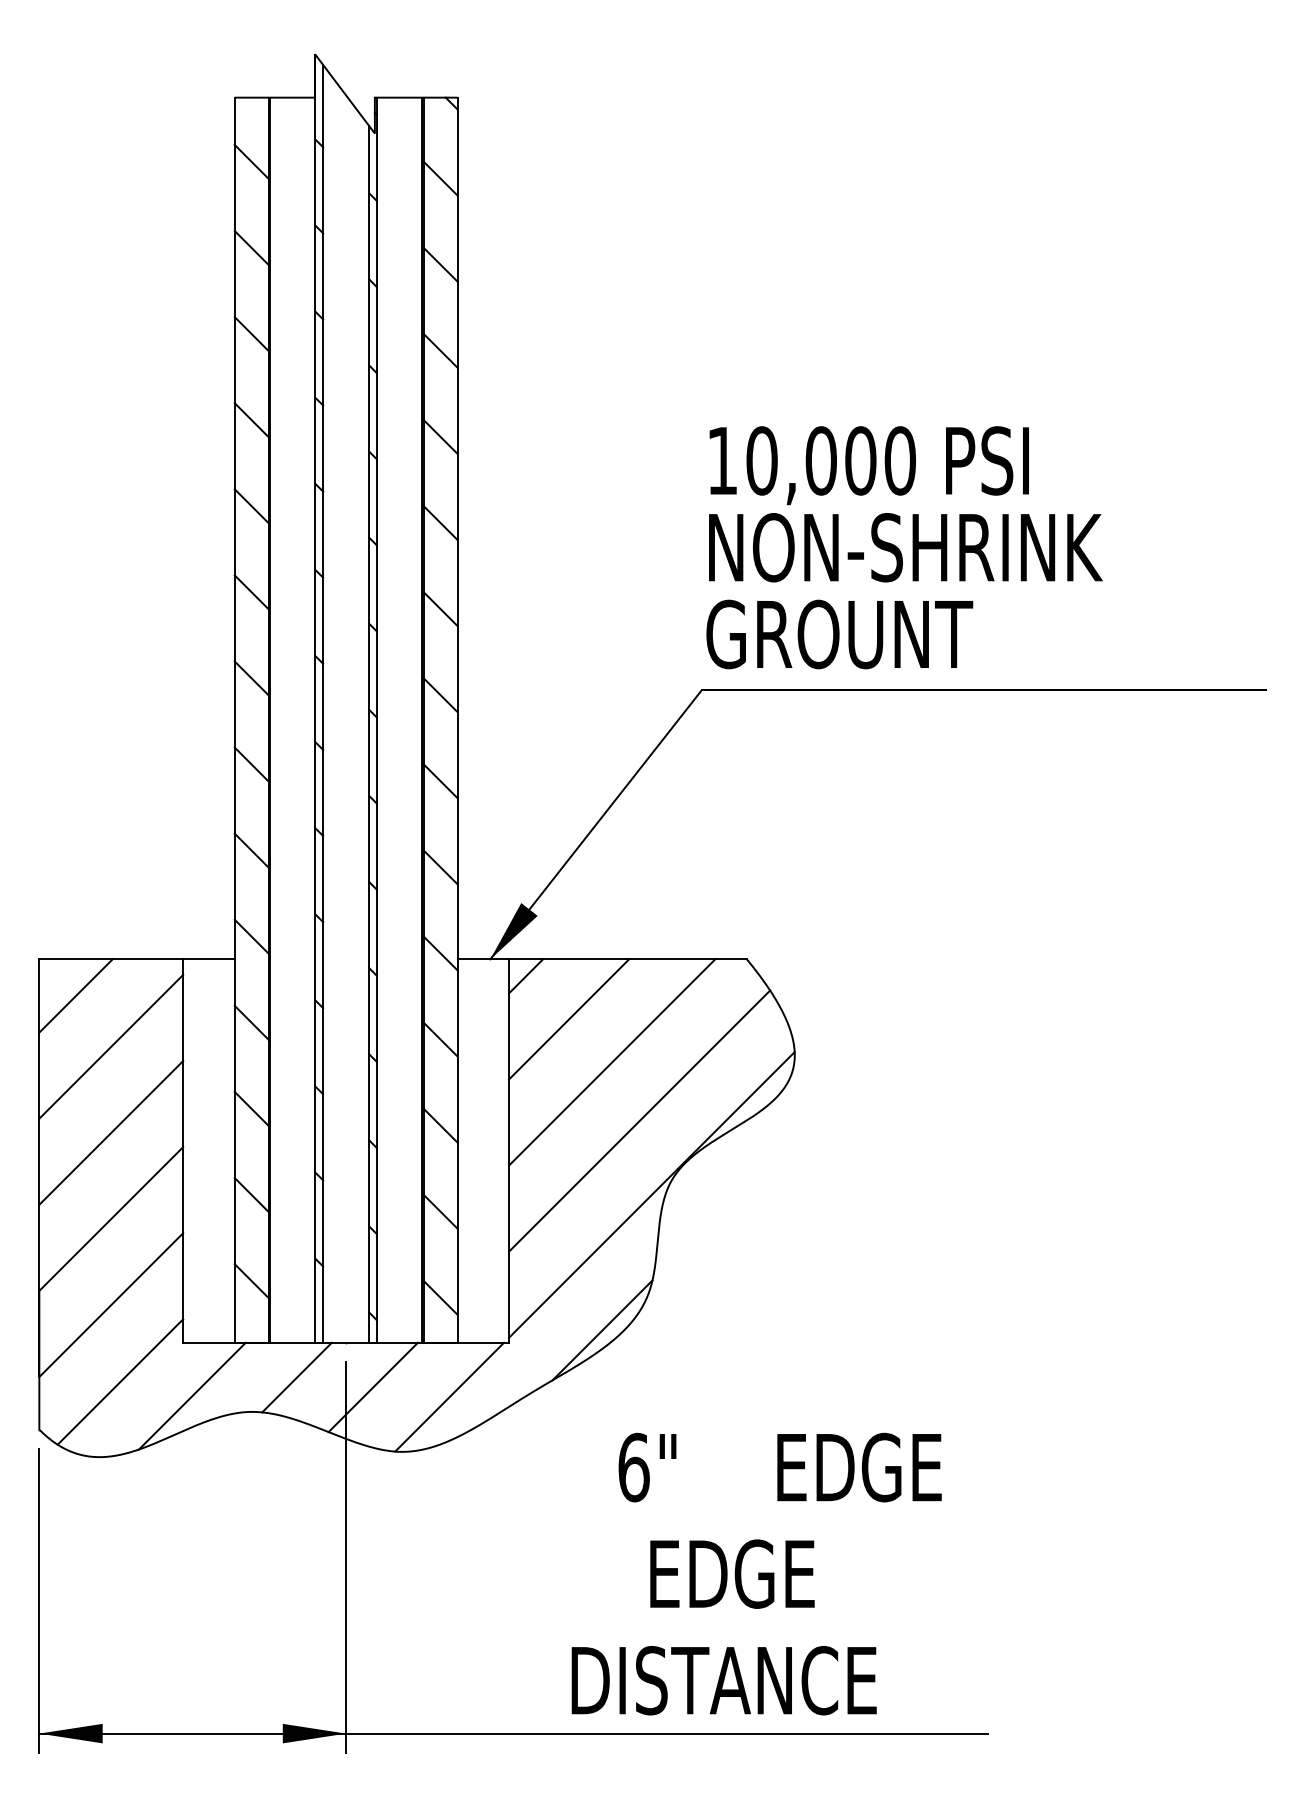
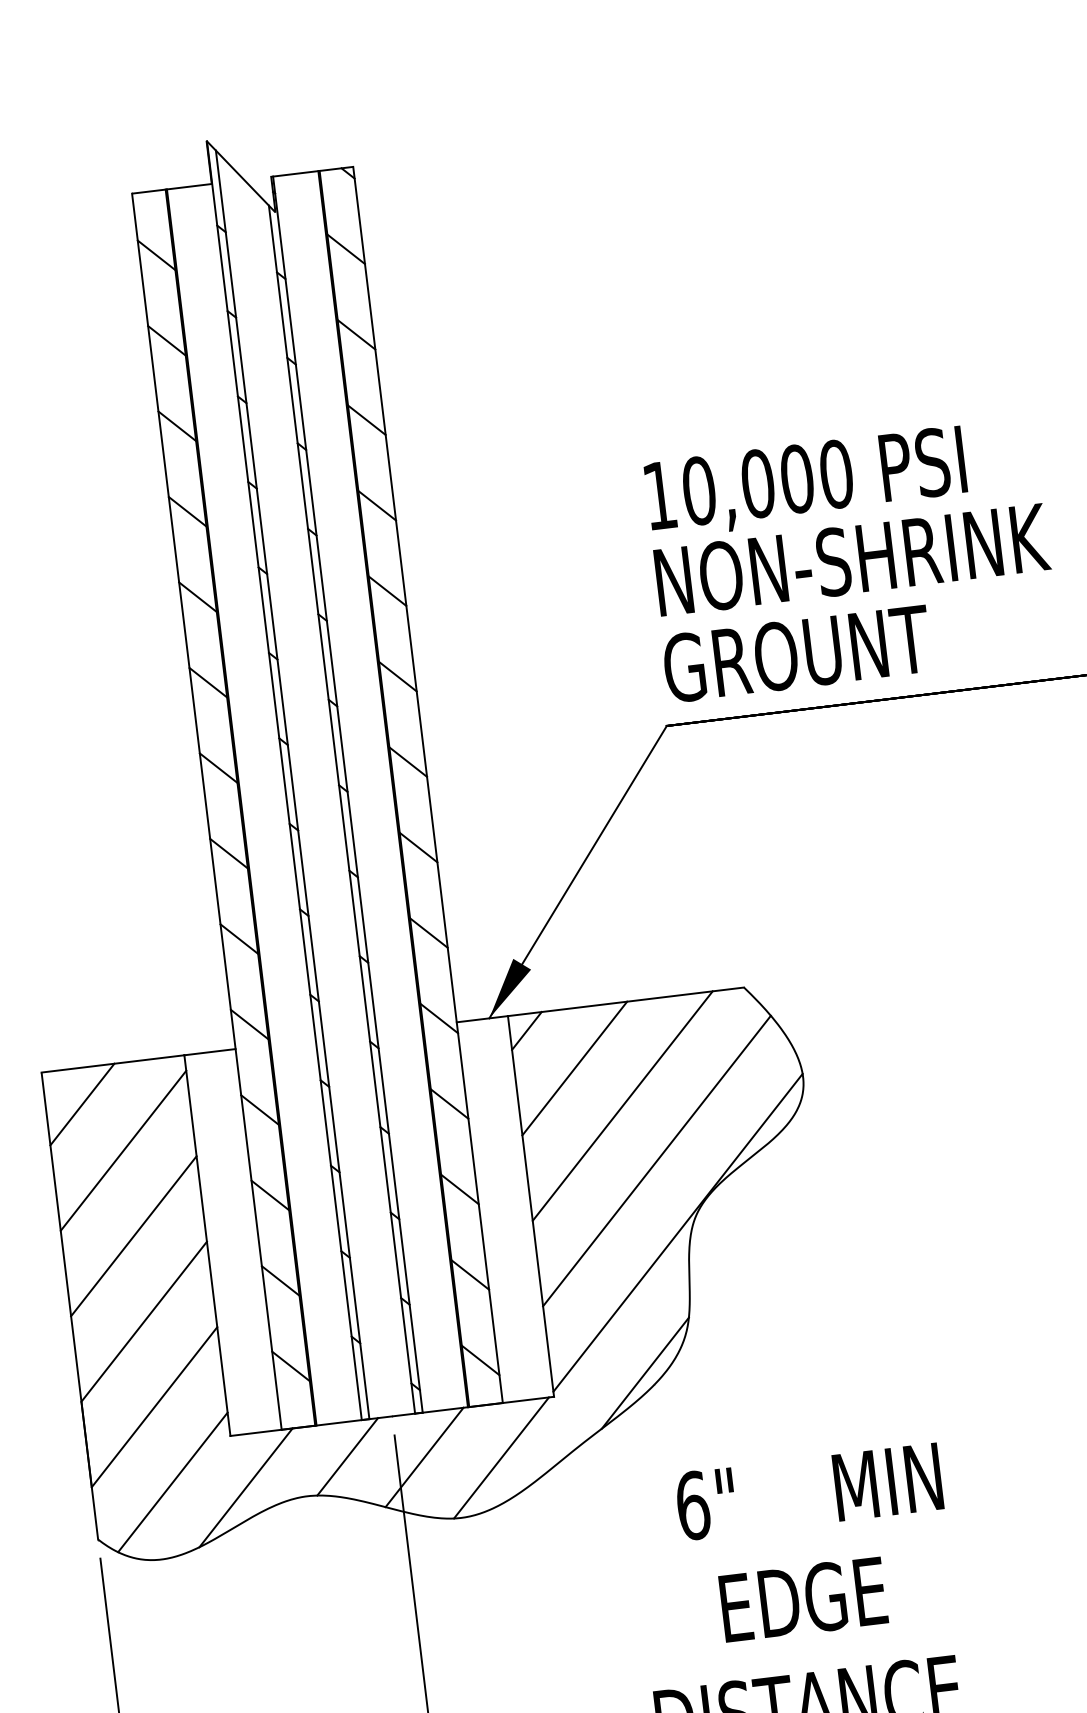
text: (862, 1467) -> (919, 1478), EDGE -> MIN

